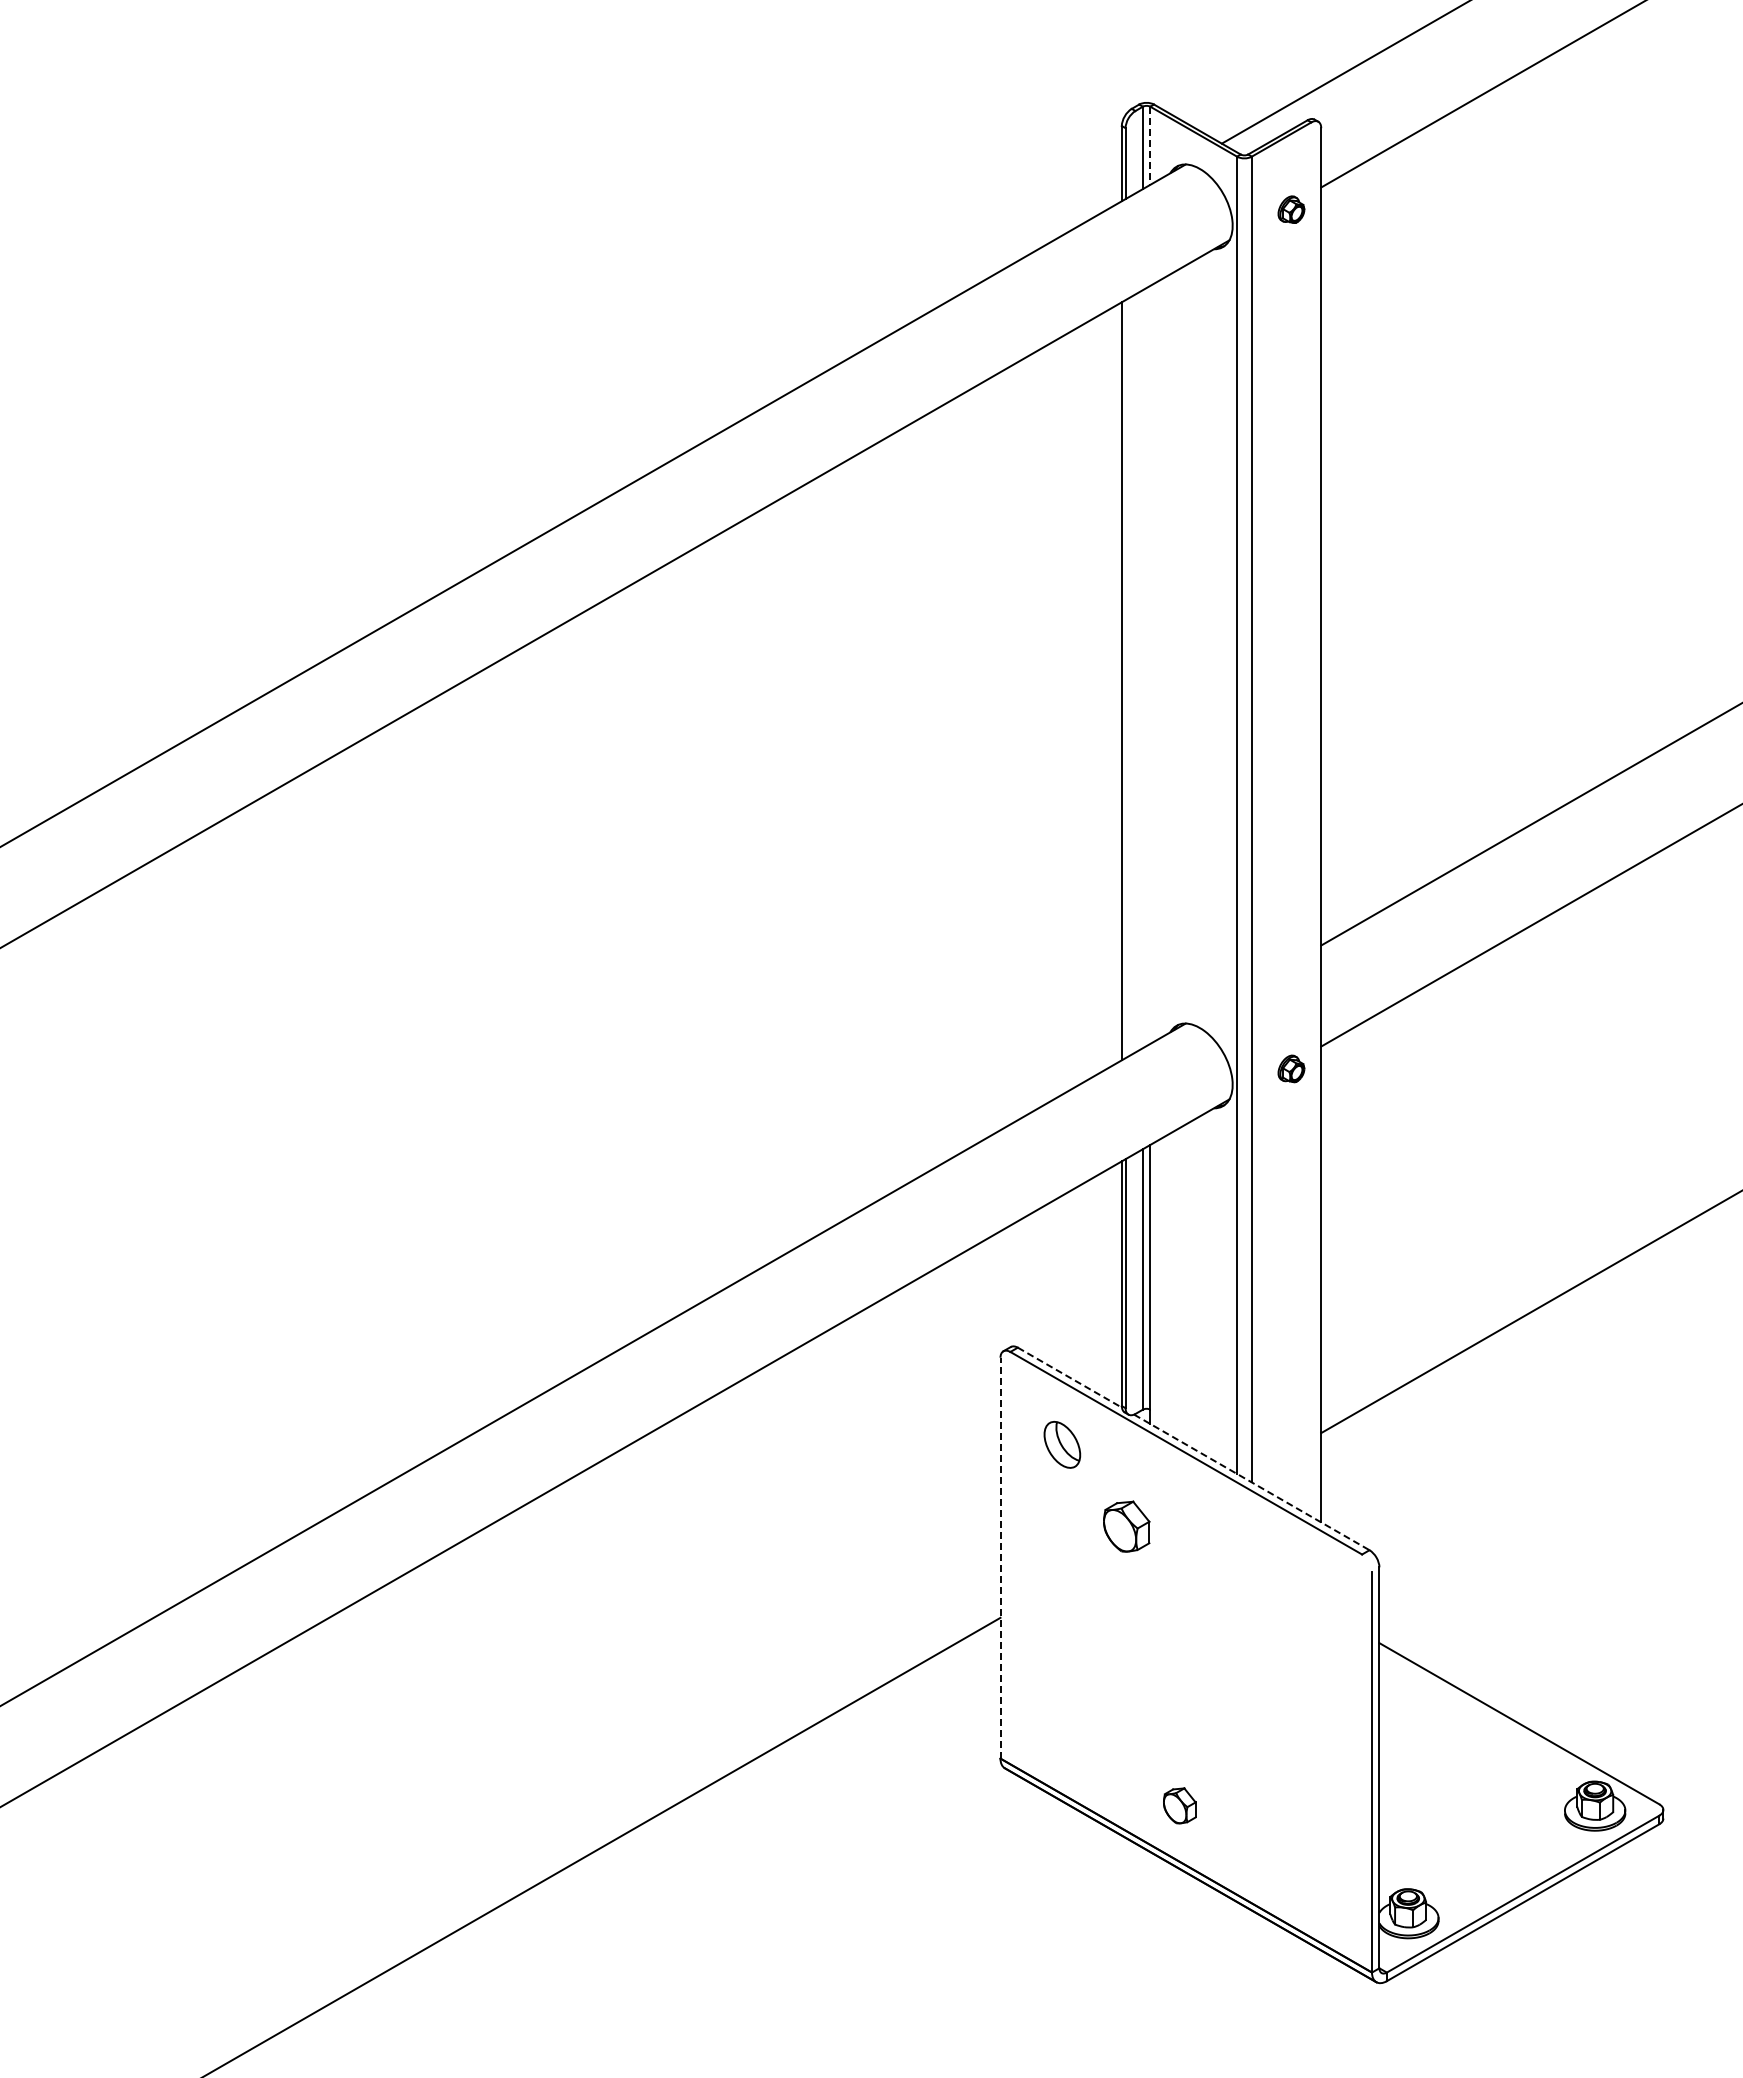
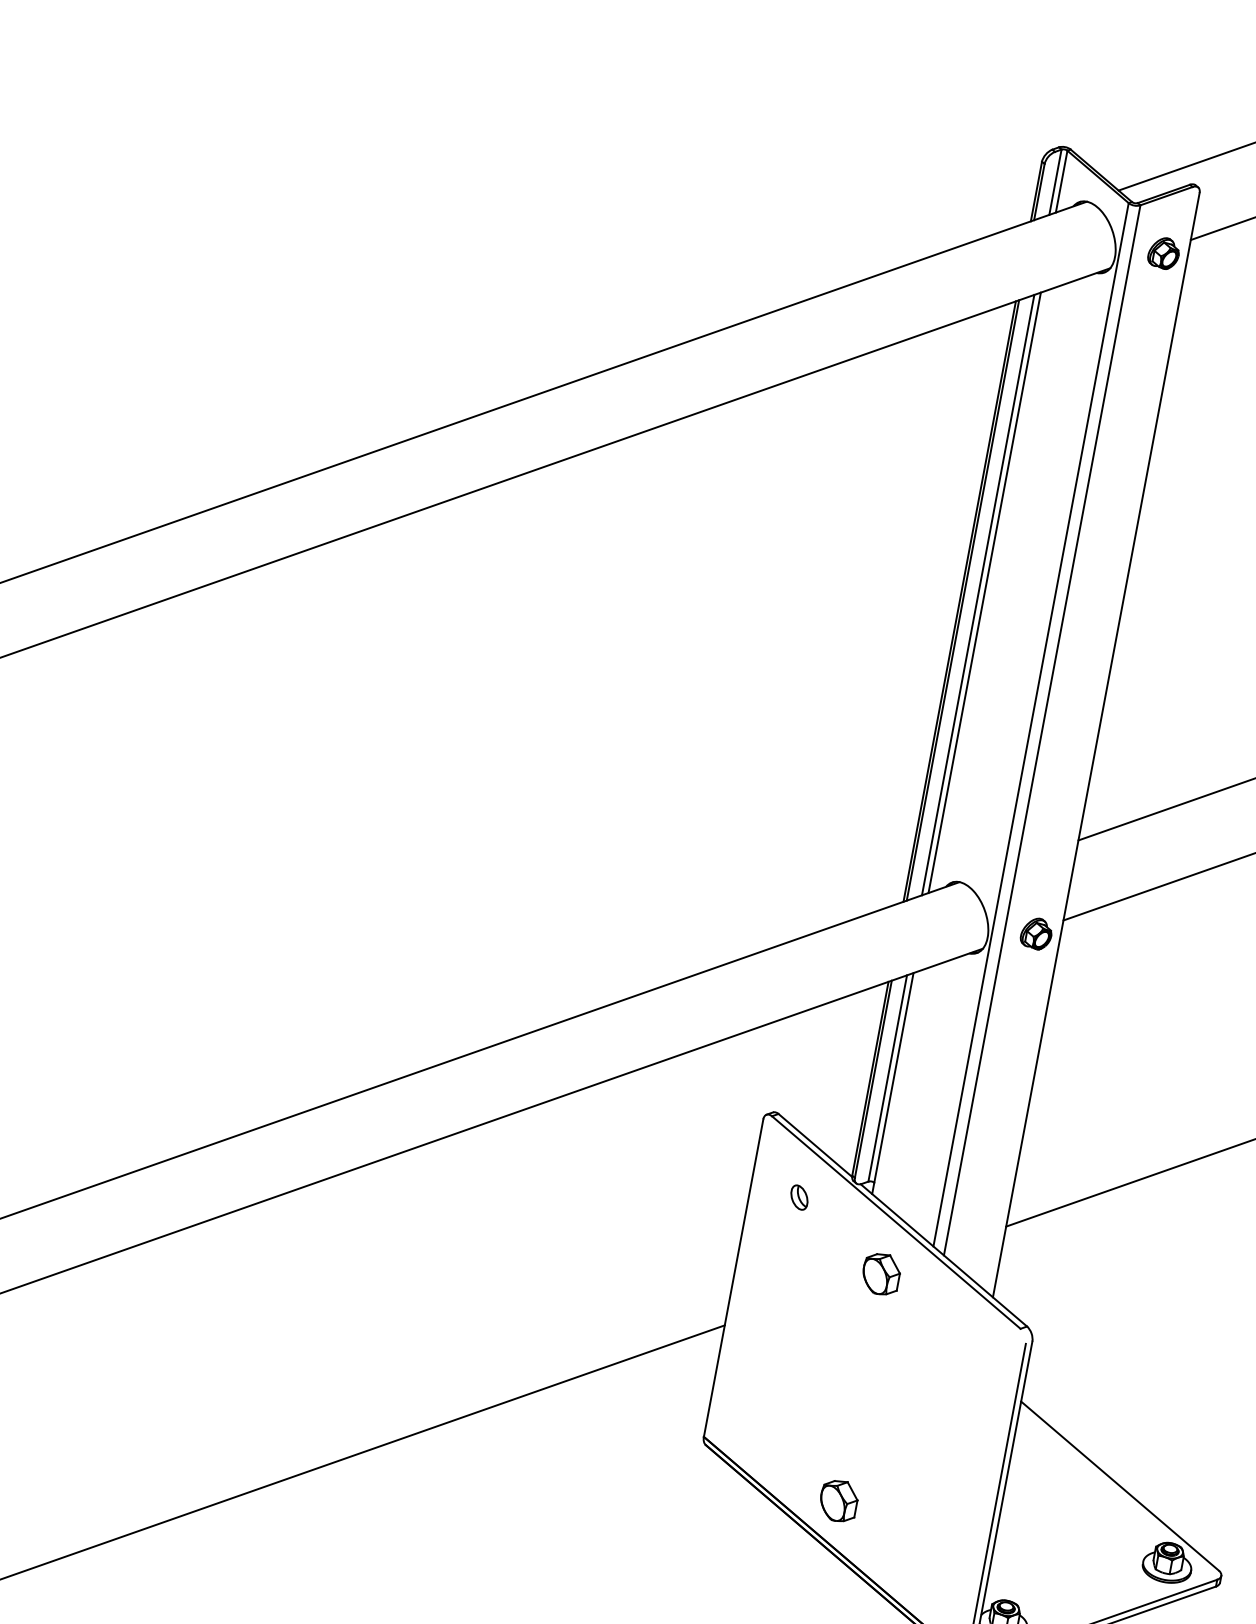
line: (1150, 146) -> (1061, 182), dashed -> solid
part: (1291, 209) -> (1164, 253), size x1.43
line: (1150, 664) -> (984, 592), added
line: (1142, 669) -> (977, 595), added
line: (1125, 679) -> (962, 600), added
part: (1291, 1068) -> (1036, 933), size x1.43
line: (1070, 1377) -> (815, 1145), dashed -> solid
part: (1062, 1444) -> (799, 1197), size x0.62
line: (1251, 1482) -> (943, 1255), dashed -> solid
part: (1126, 1526) -> (881, 1274), moved
line: (1000, 1557) -> (733, 1277), dashed -> solid
part: (1179, 1805) -> (838, 1500), size x1.43

